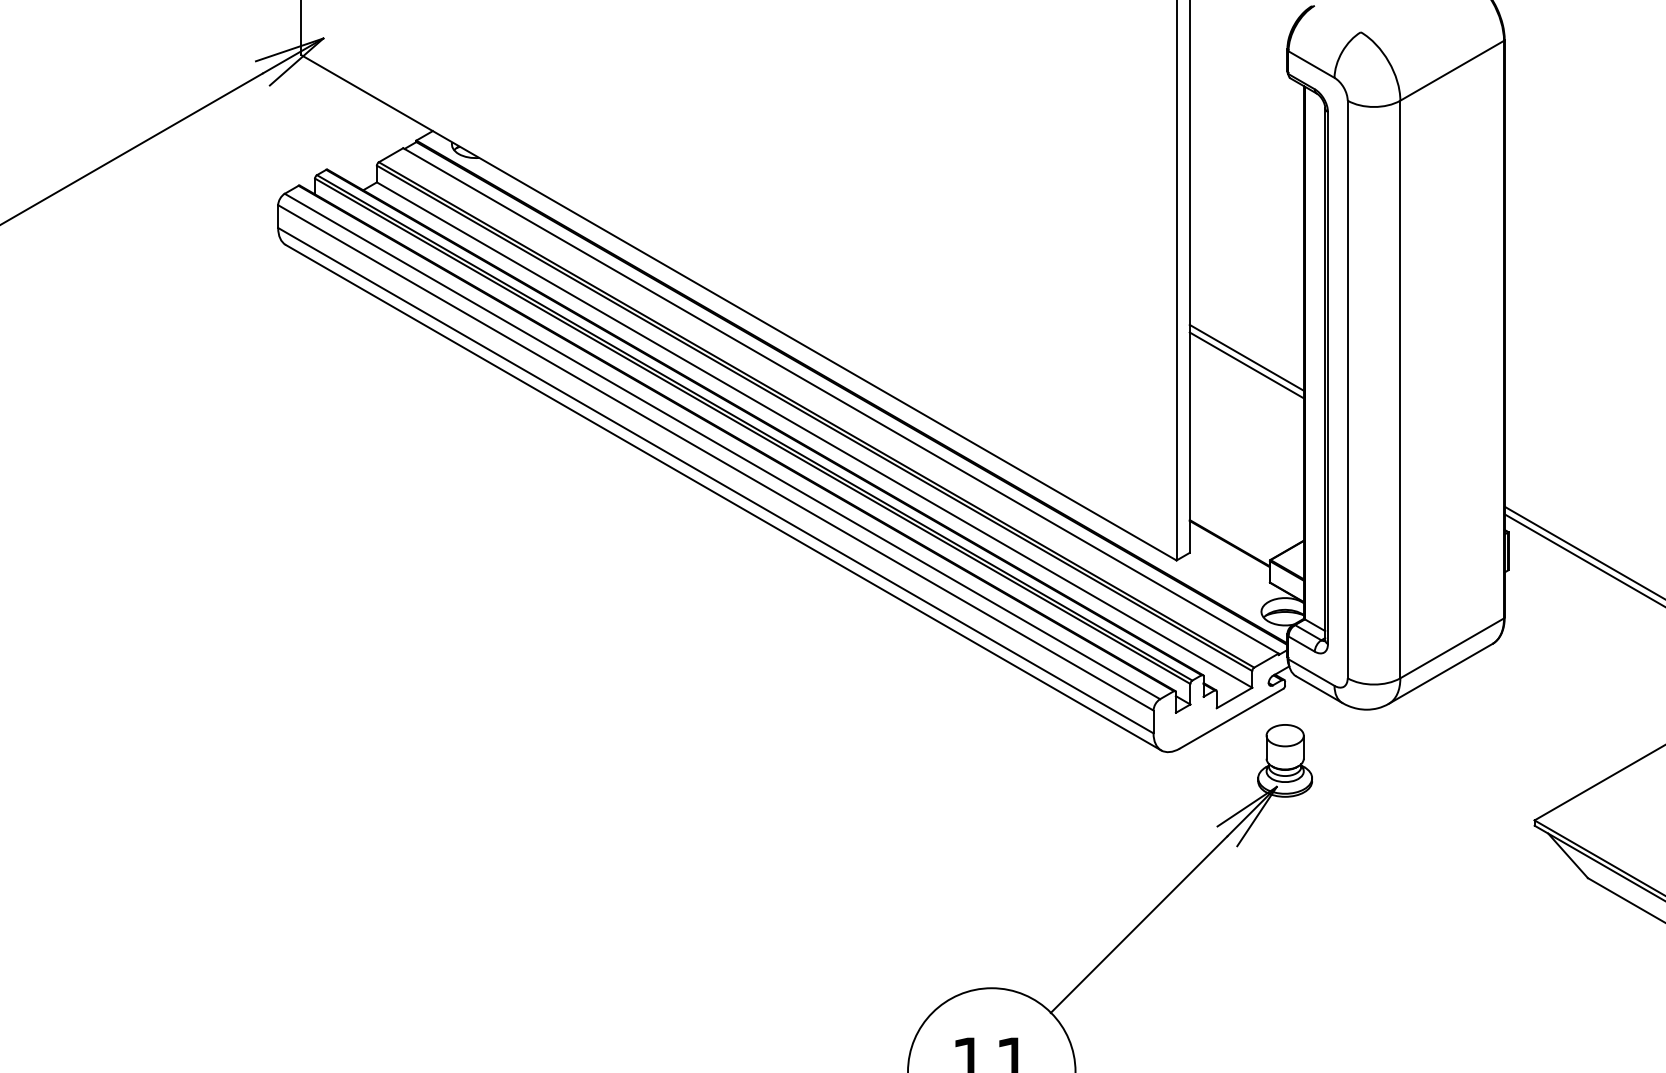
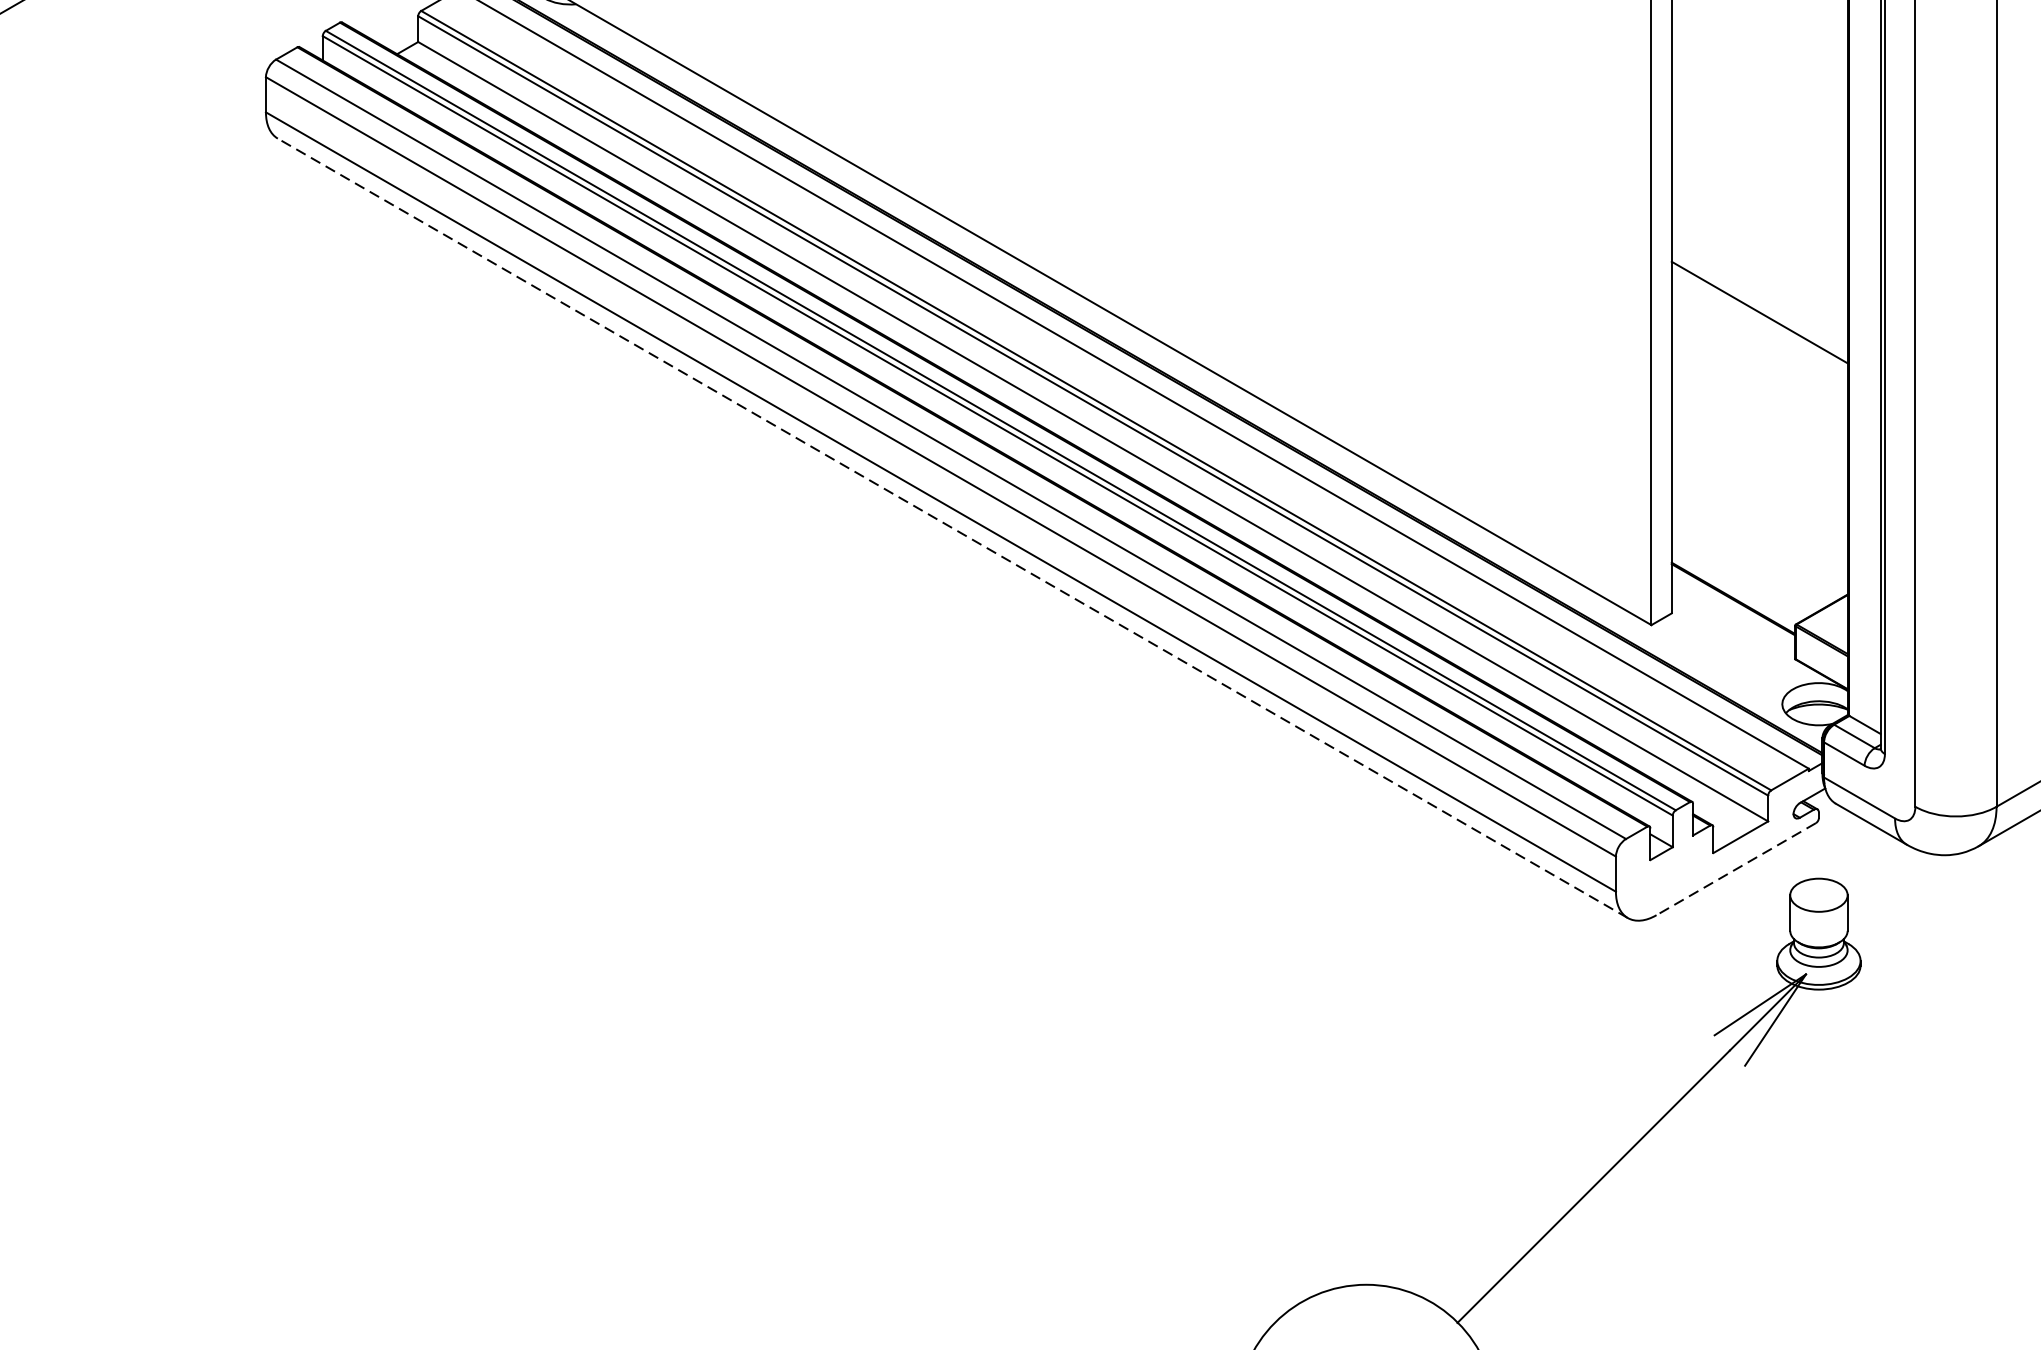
line: (1246, 365) -> (1759, 324), removed
line: (723, 497) -> (952, 527), solid -> dashed
line: (1231, 718) -> (1736, 868), solid -> dashed

